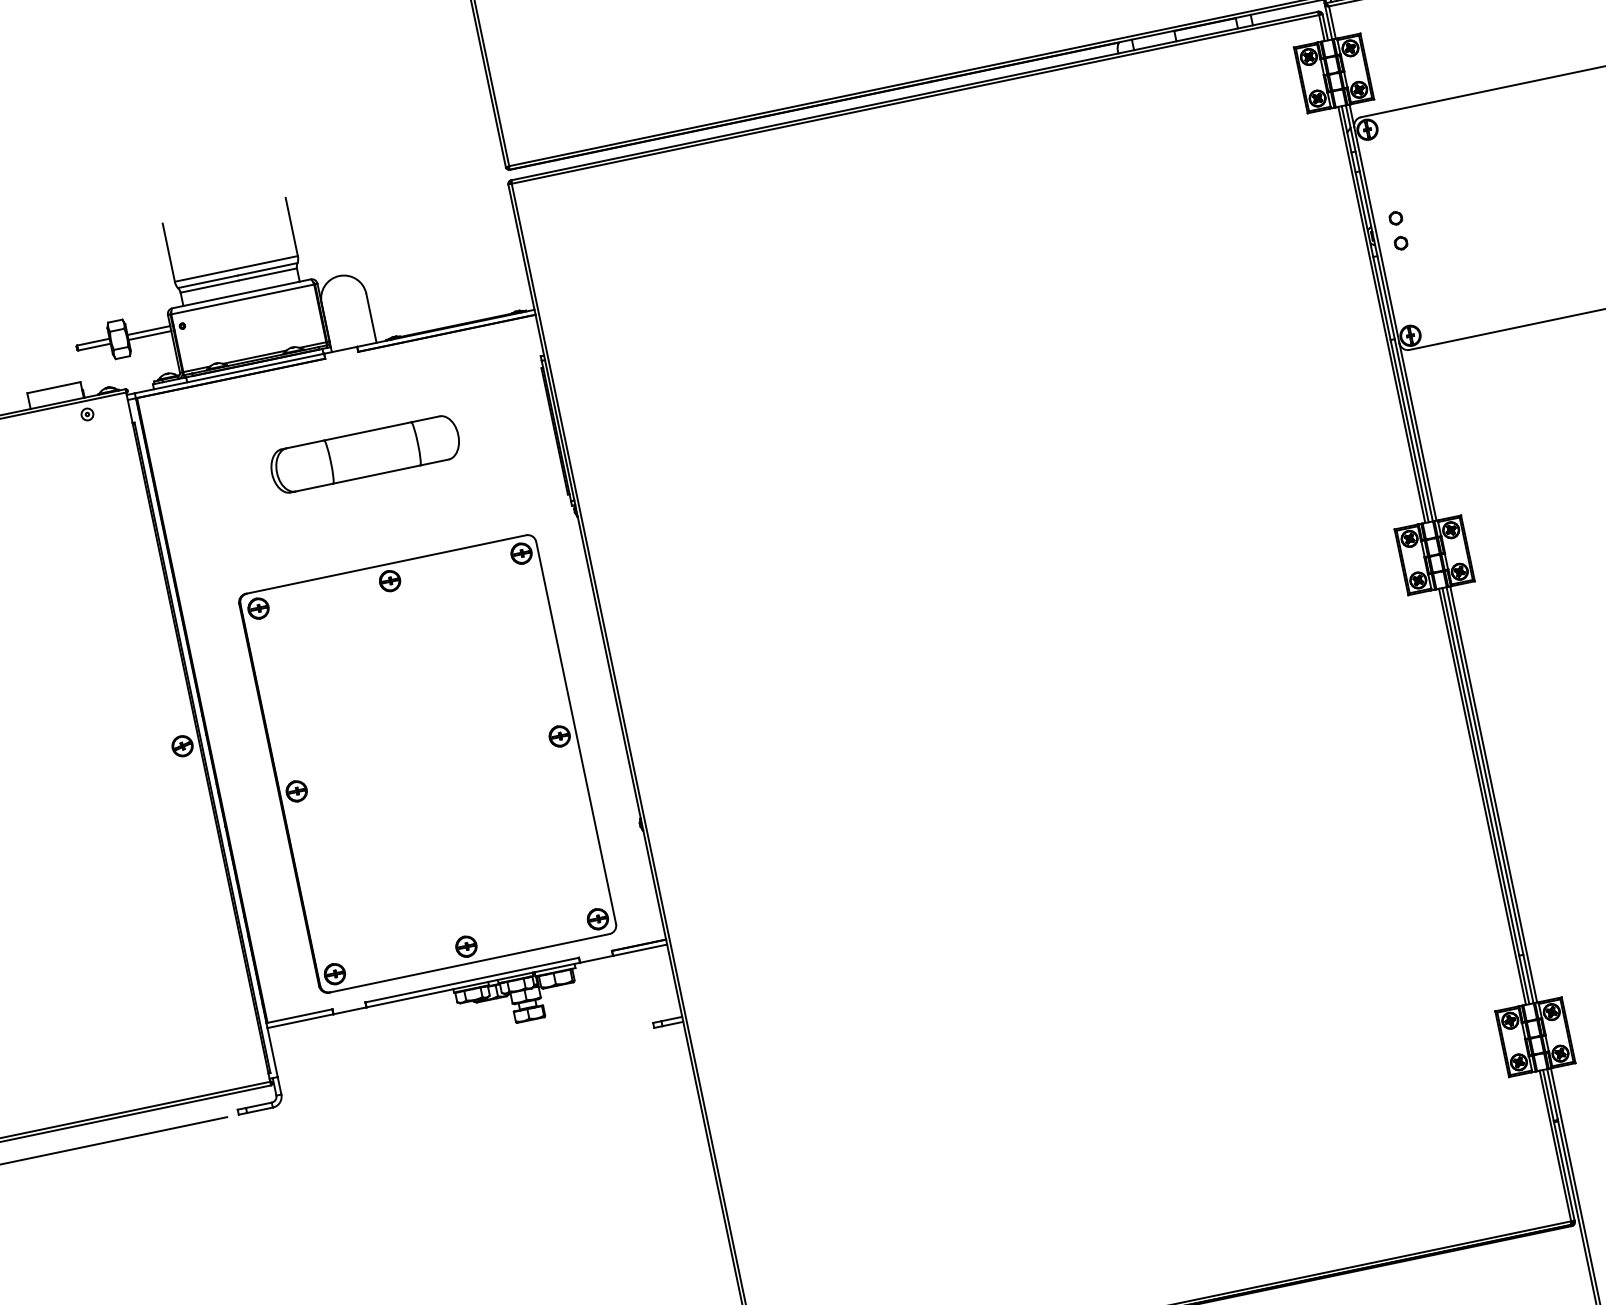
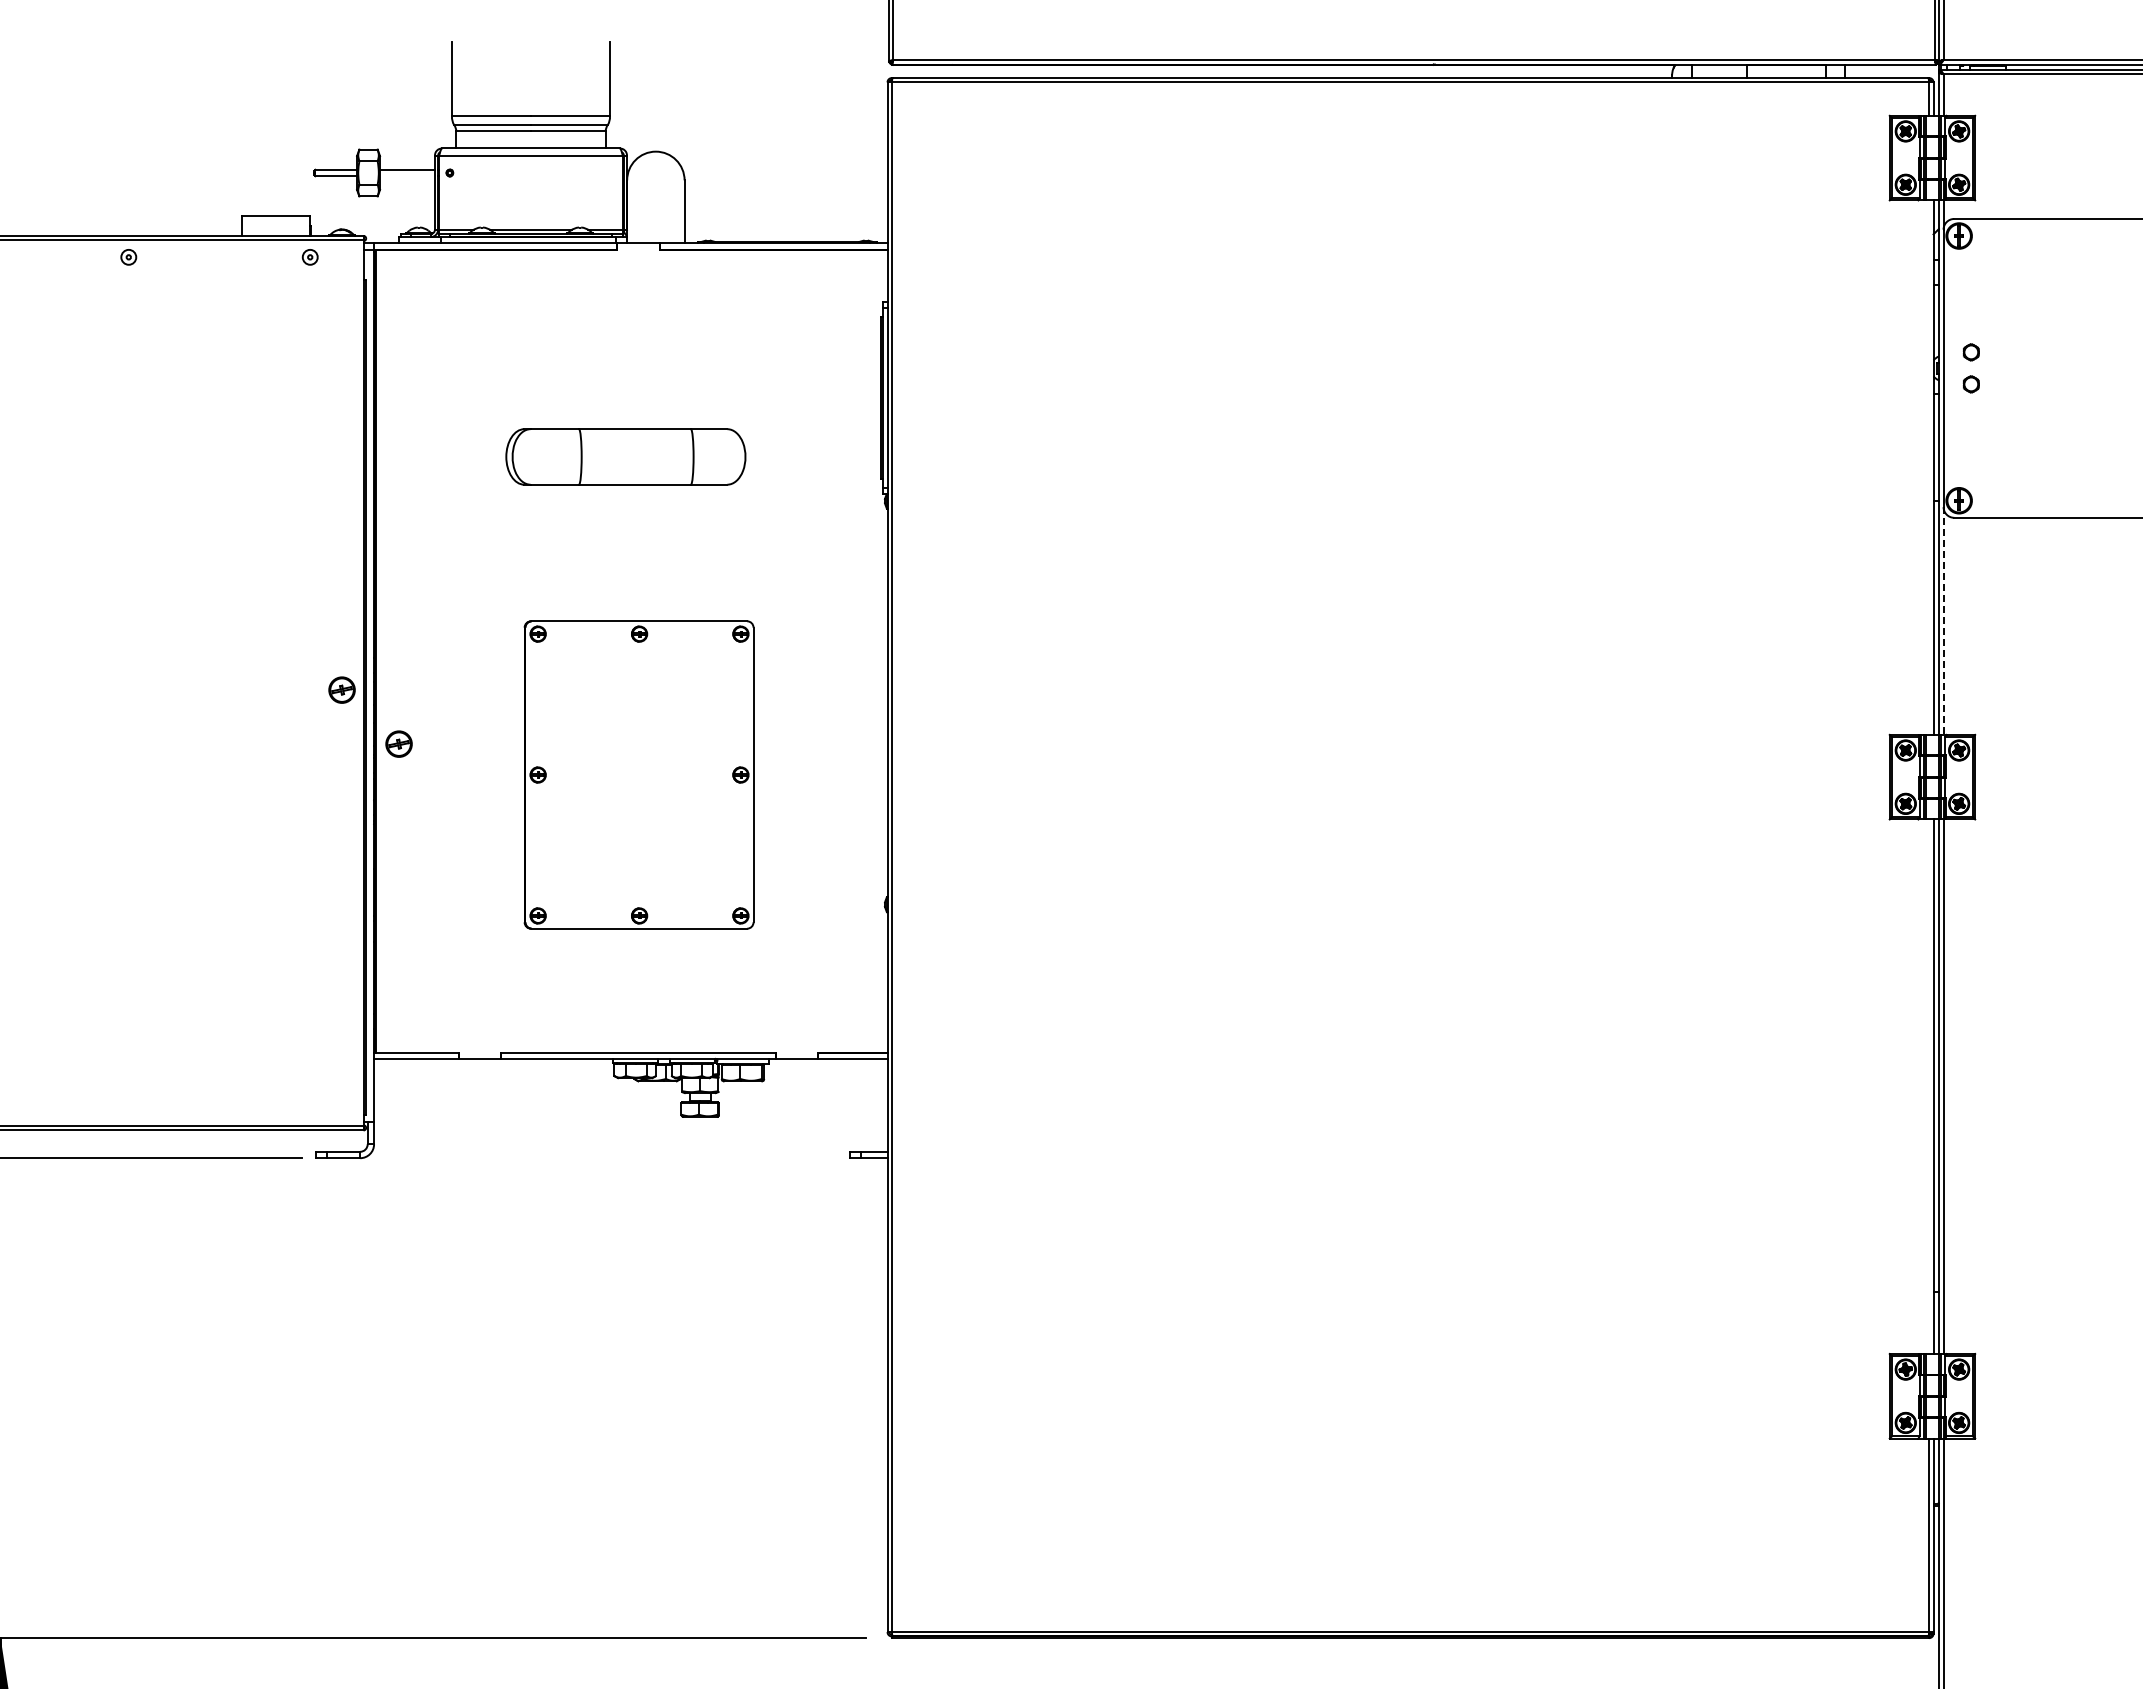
line: (1382, 314) -> (1929, 467), removed
line: (150, 335) -> (407, 176), removed
line: (1417, 432) -> (1943, 621), solid -> dashed
part: (364, 454) -> (625, 456), moved
part: (427, 763) -> (638, 774), size x0.6
part: (235, 778) -> (398, 743), added
line: (1482, 796) -> (1929, 1086), removed

